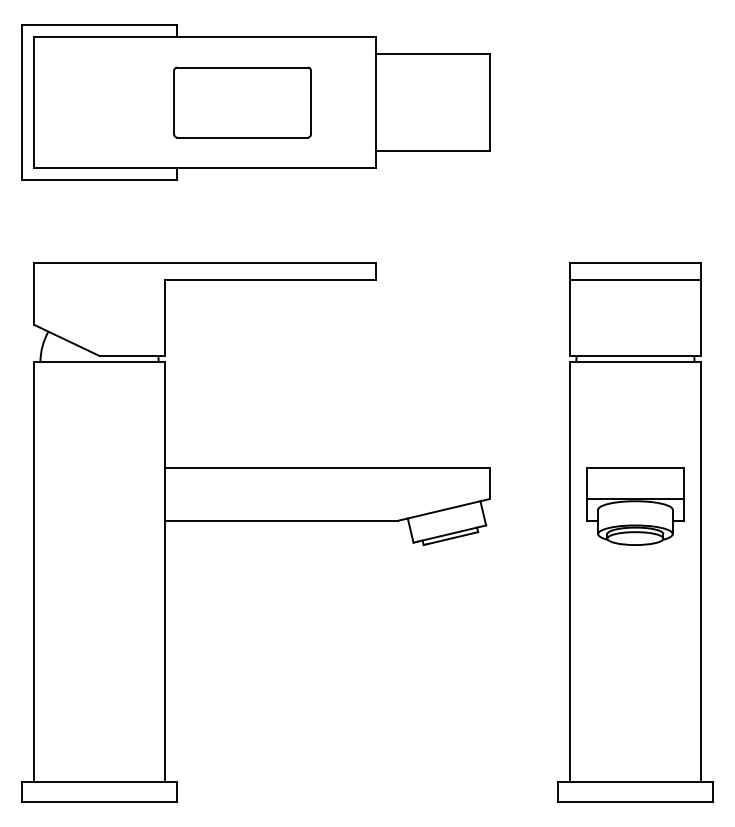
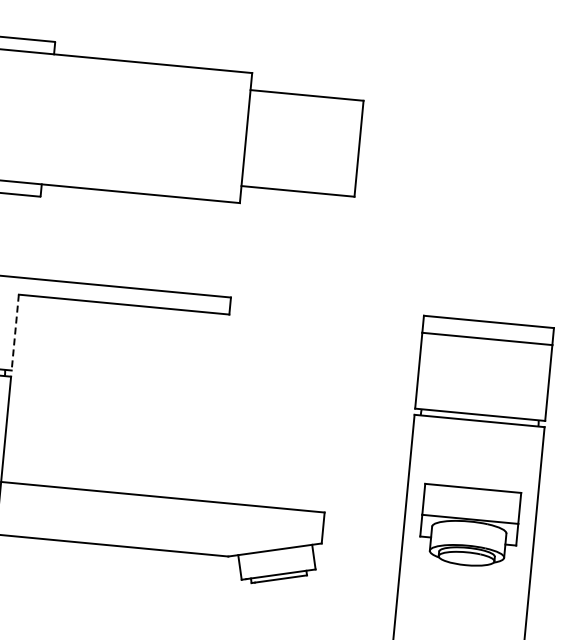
part: (242, 102) -> (112, 125), removed
line: (164, 318) -> (14, 333), solid -> dashed
part: (635, 506) -> (469, 526), moved

